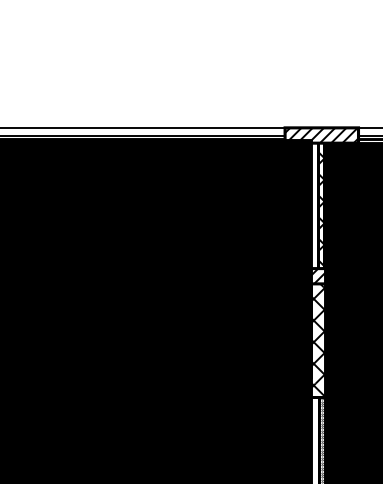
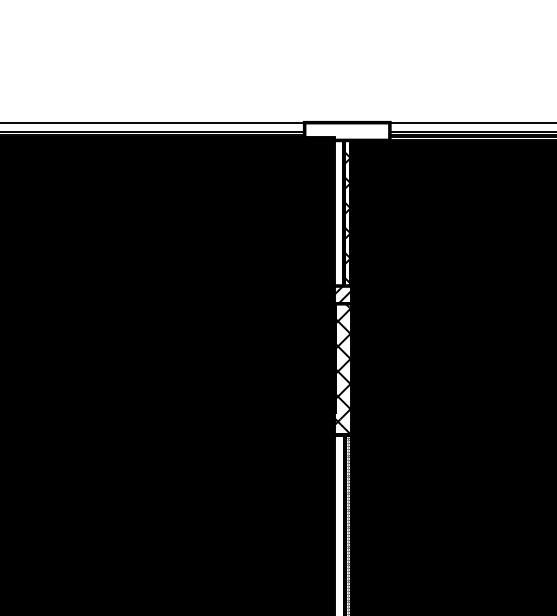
hatch: (321, 135) -> (346, 131), removed

